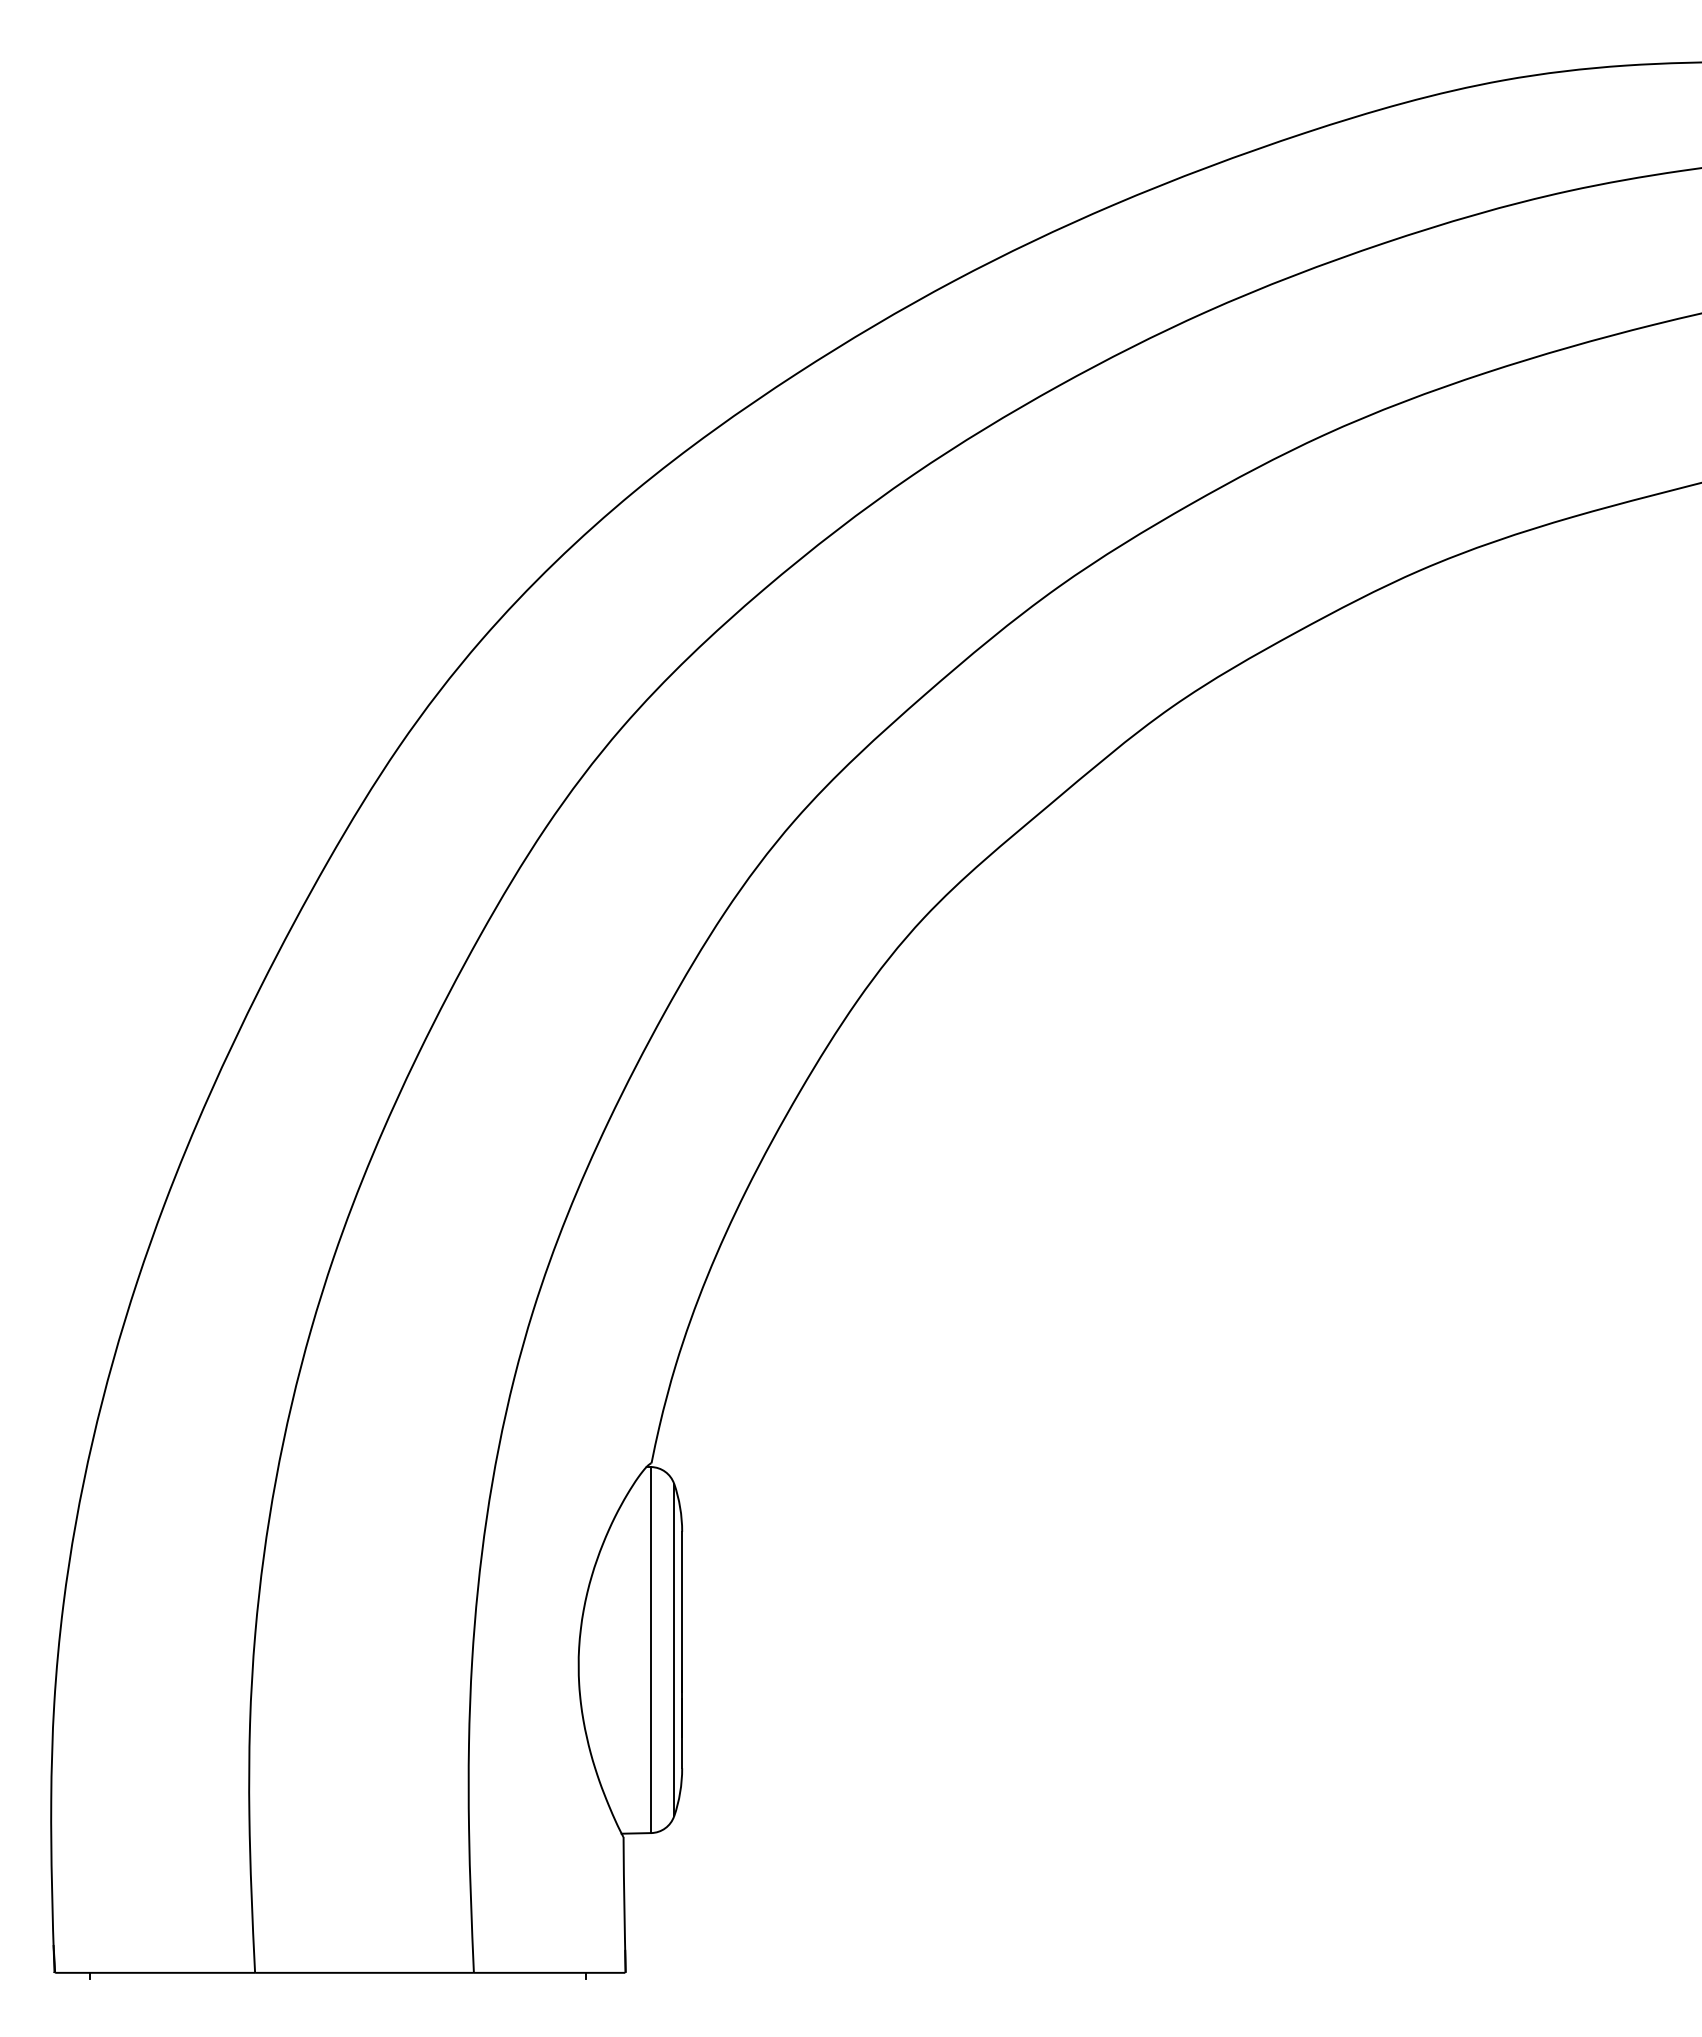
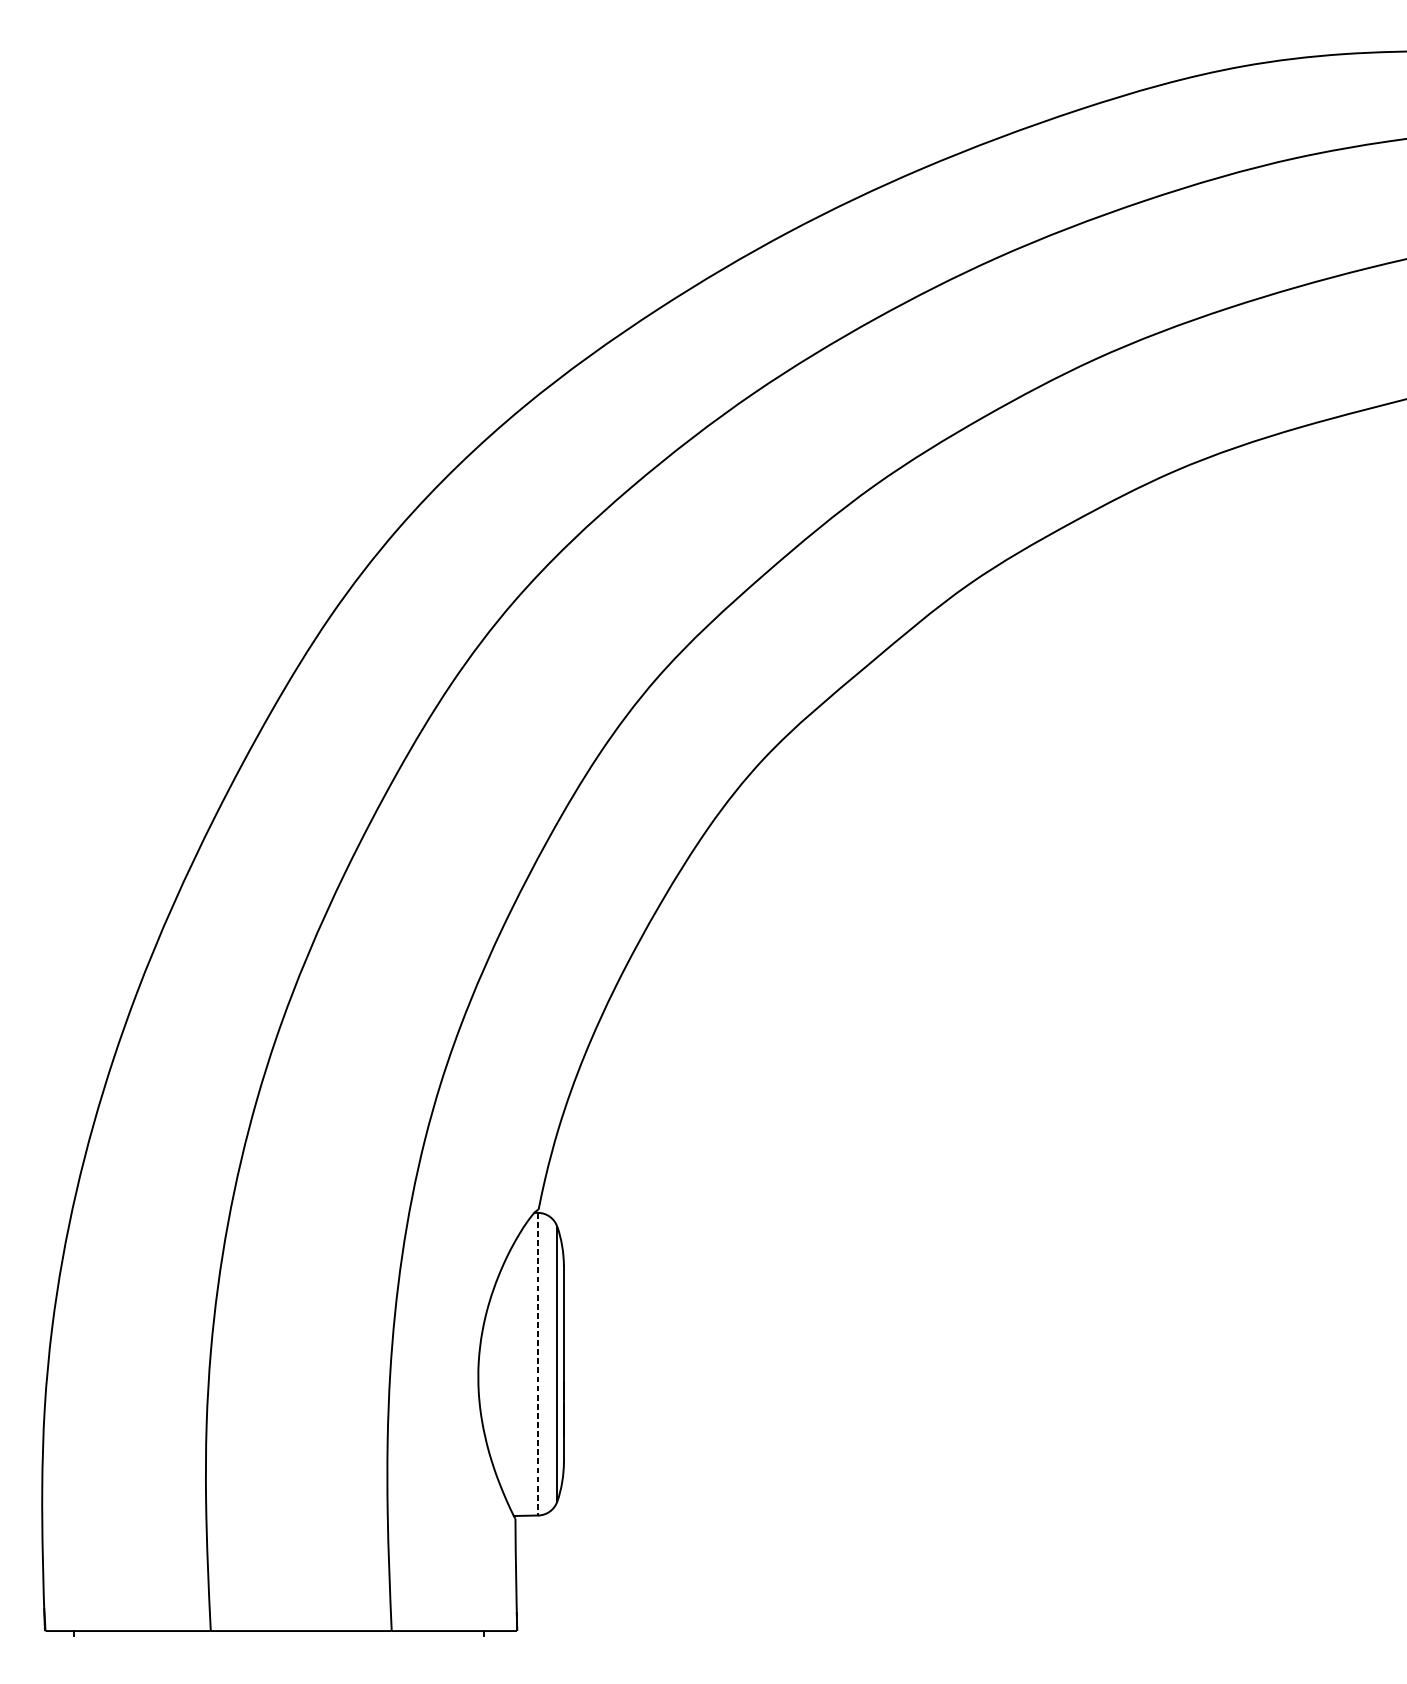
line: (651, 1650) -> (538, 1364), solid -> dashed

